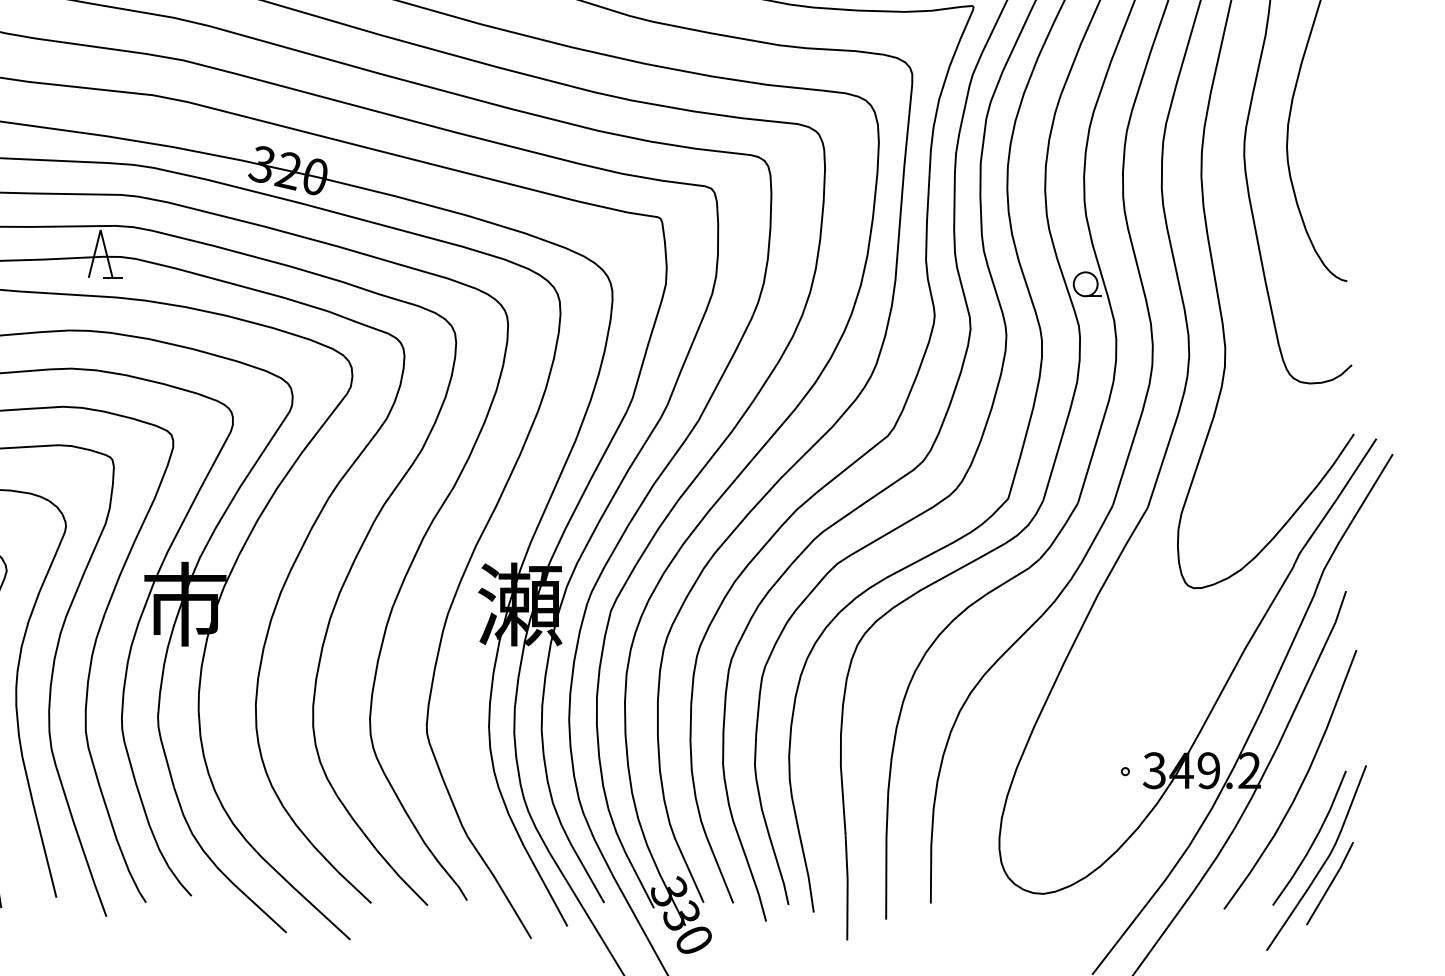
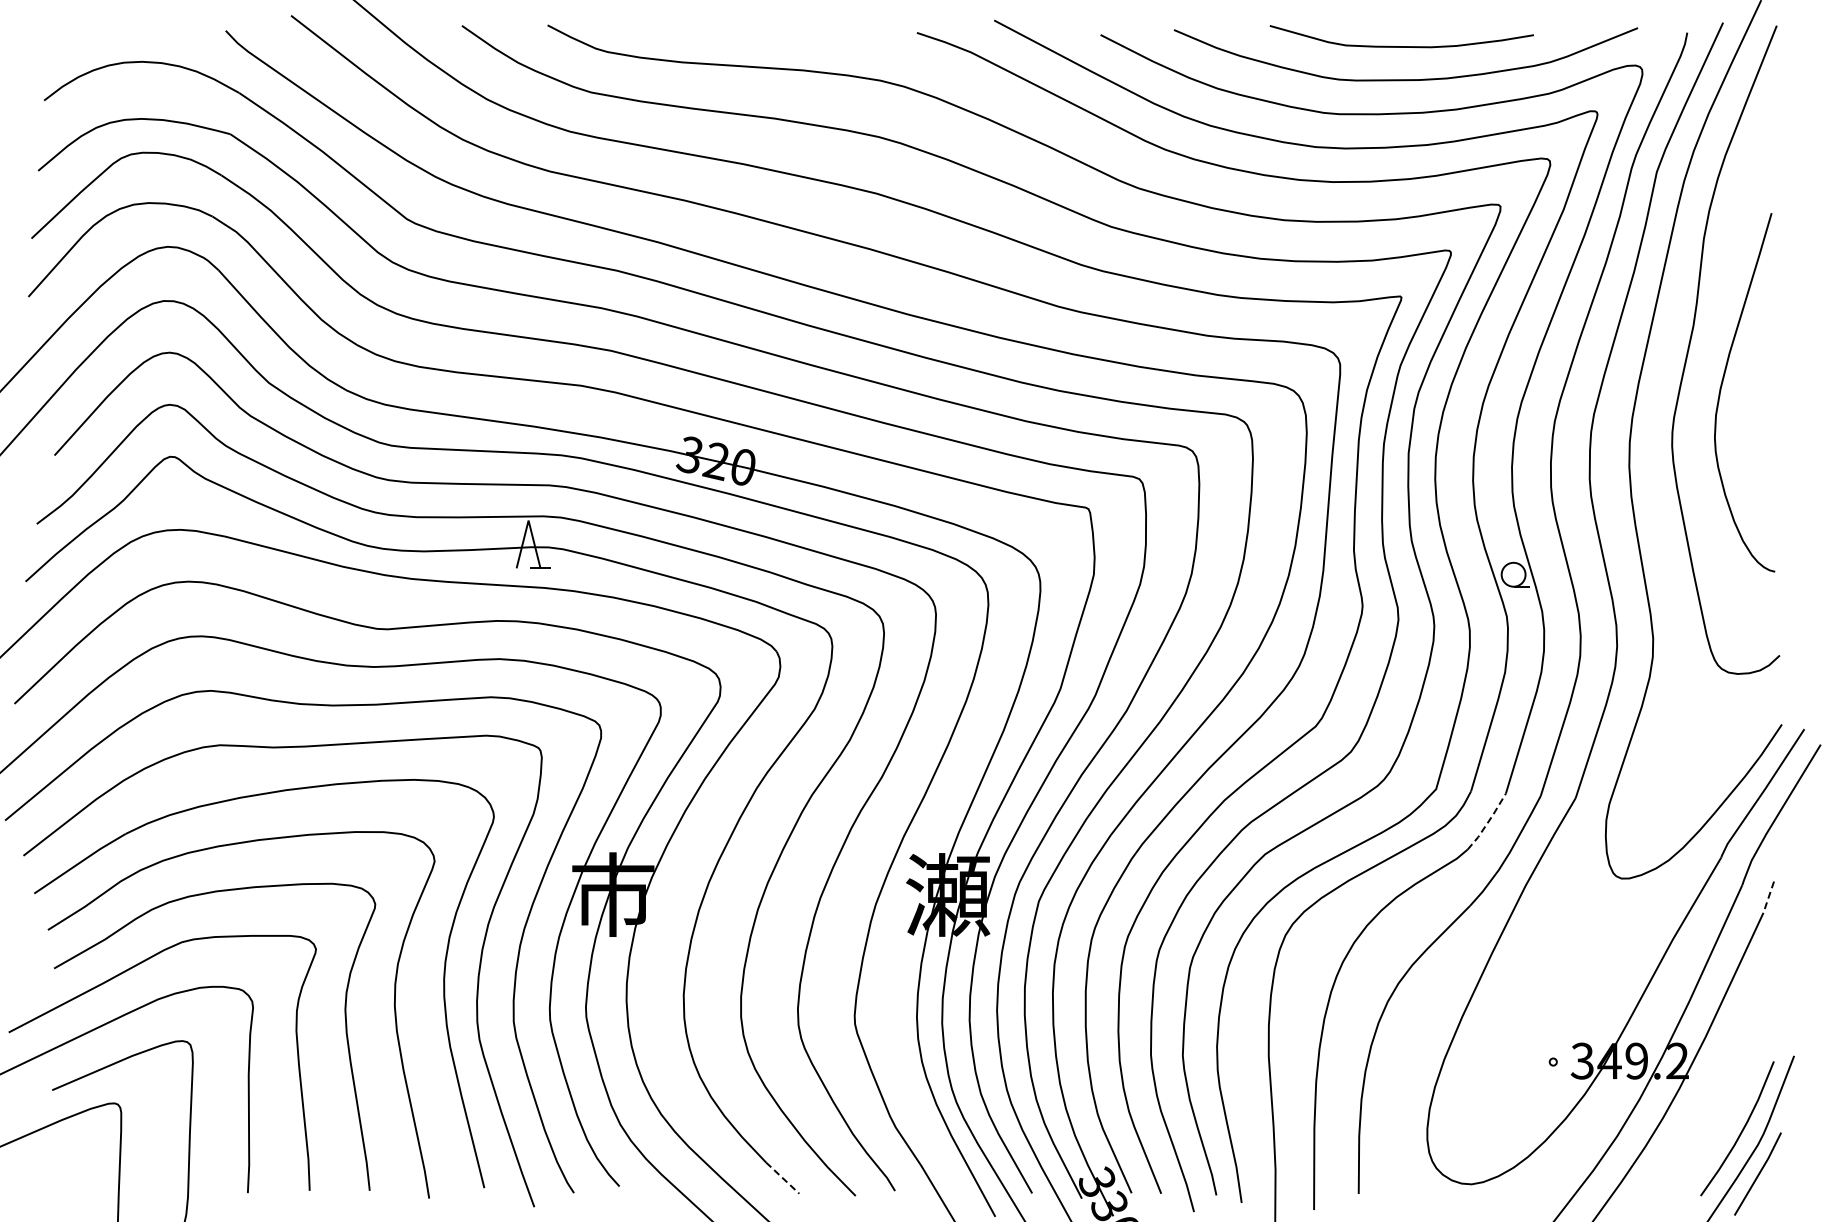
line: (1060, 532) -> (1488, 822), solid -> dashed
line: (1340, 607) -> (1768, 897), solid -> dashed
curve: (1300, 784) -> (1728, 1074), removed
line: (354, 888) -> (782, 1178), solid -> dashed

